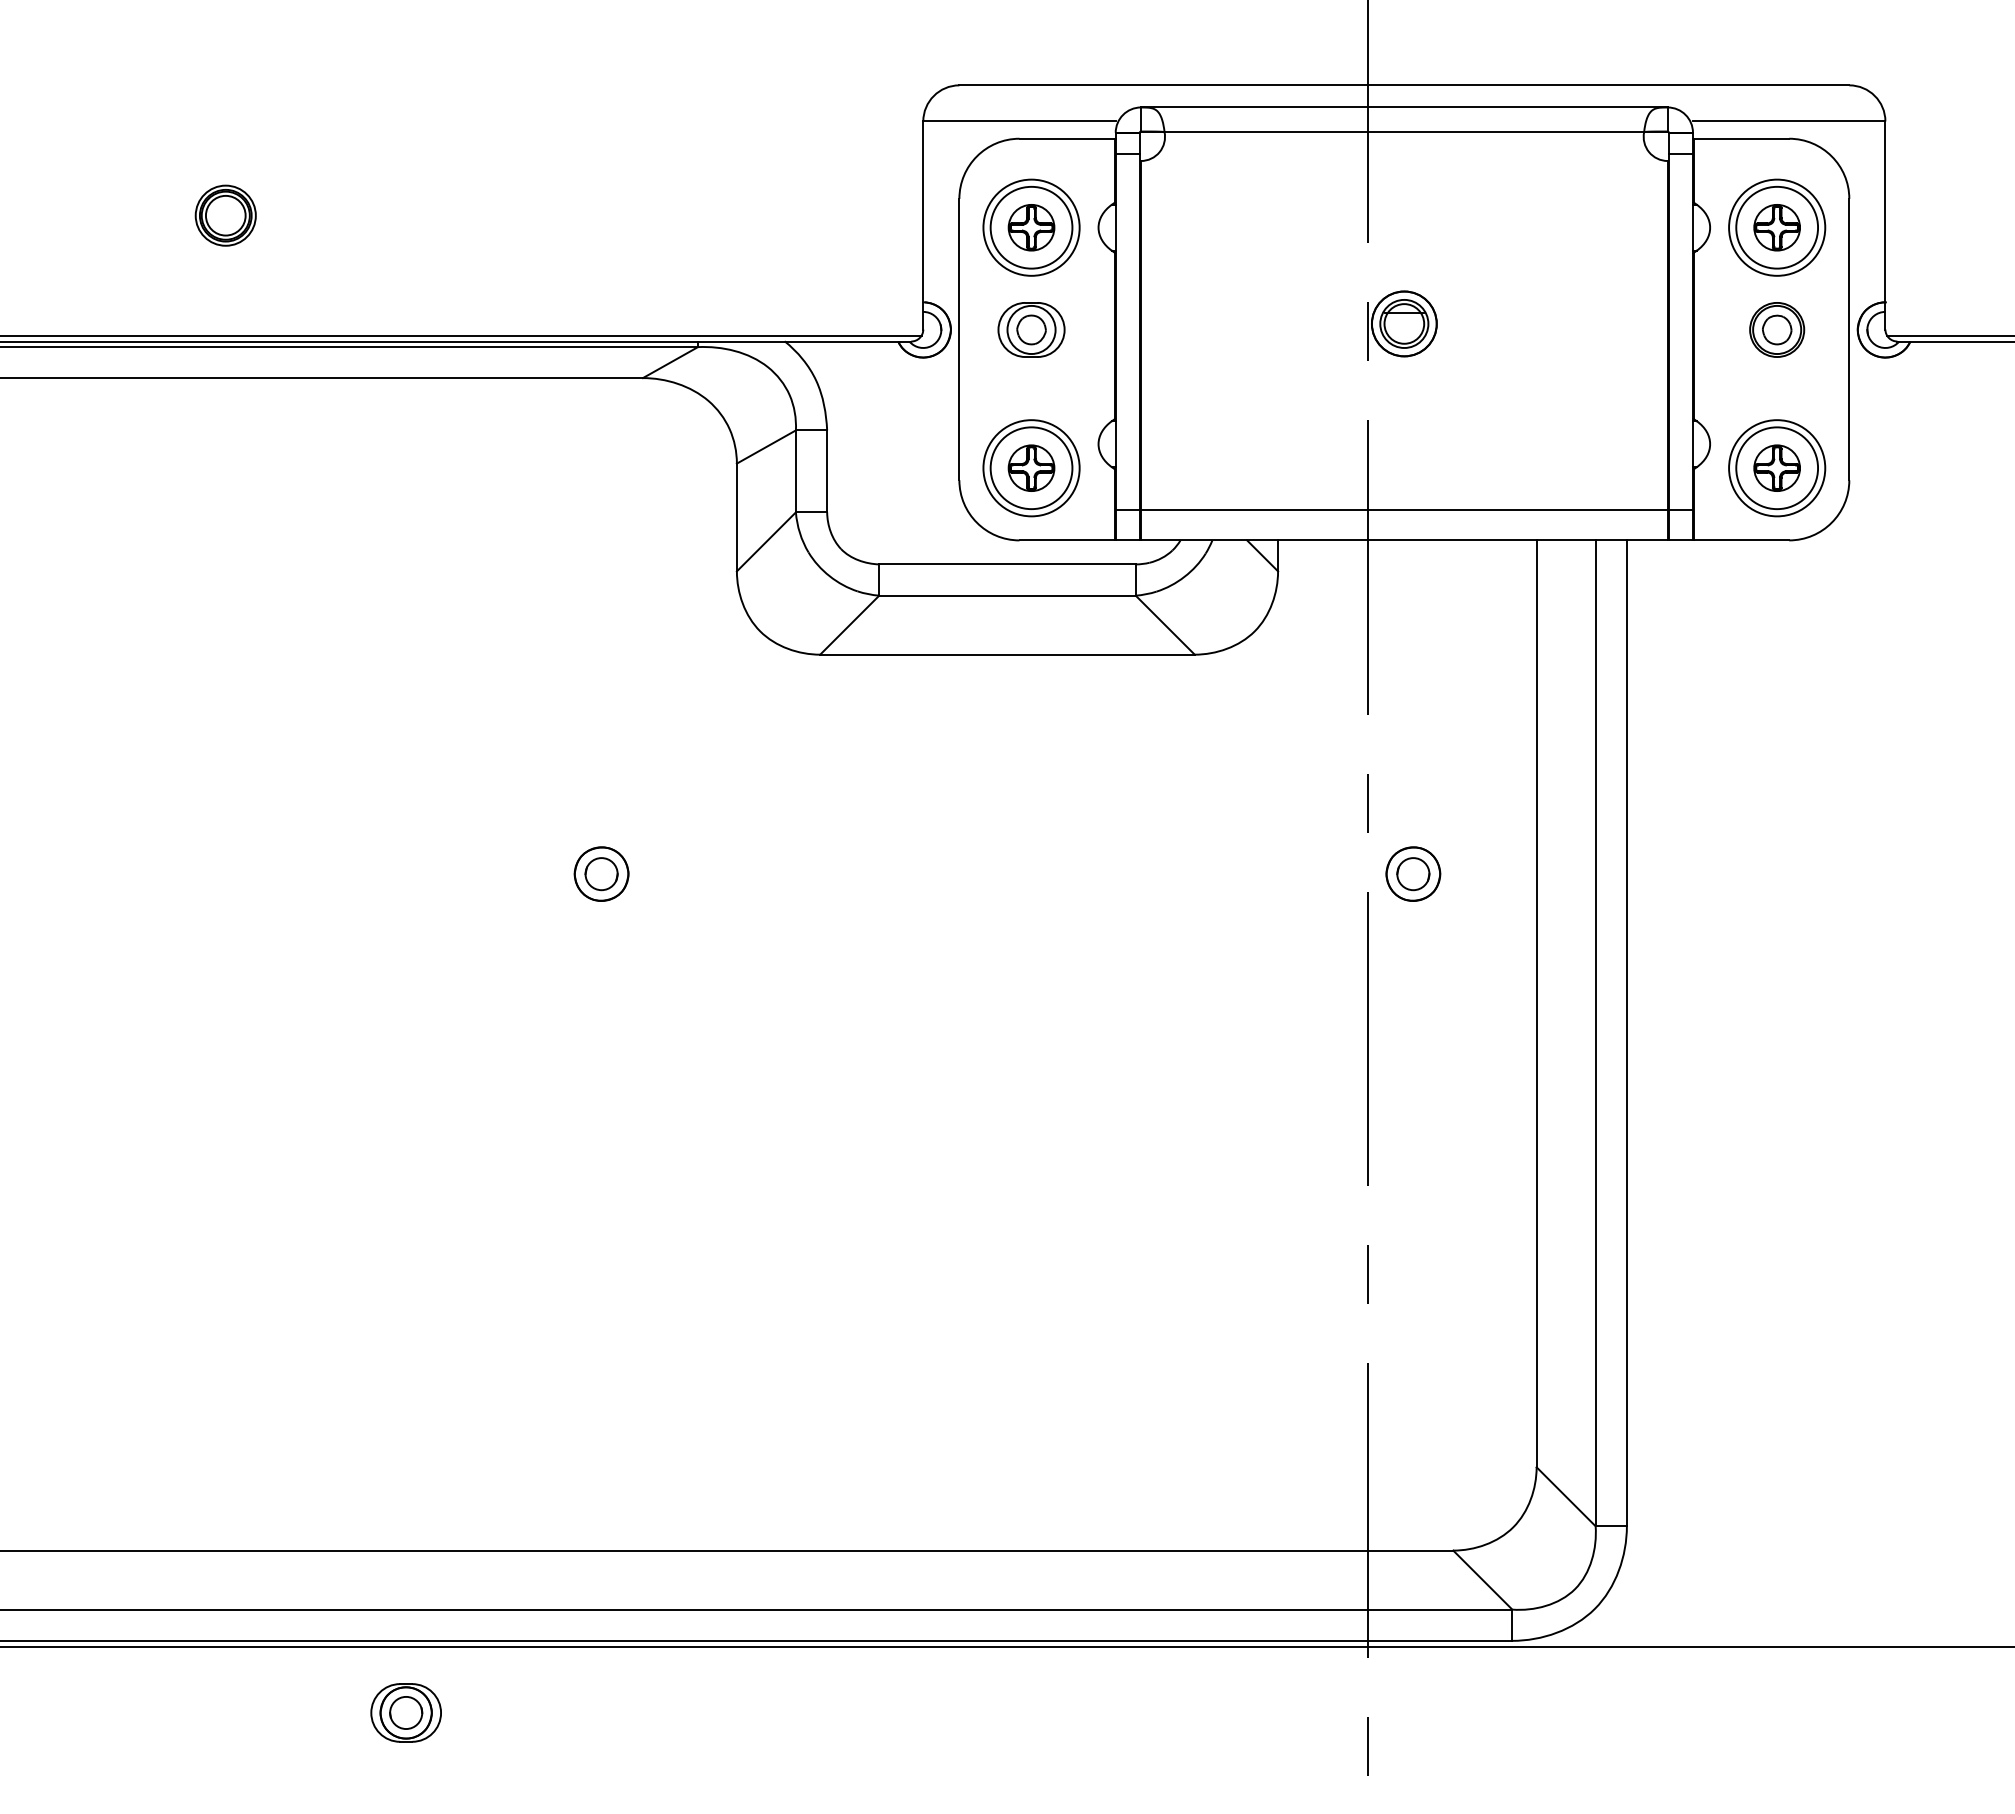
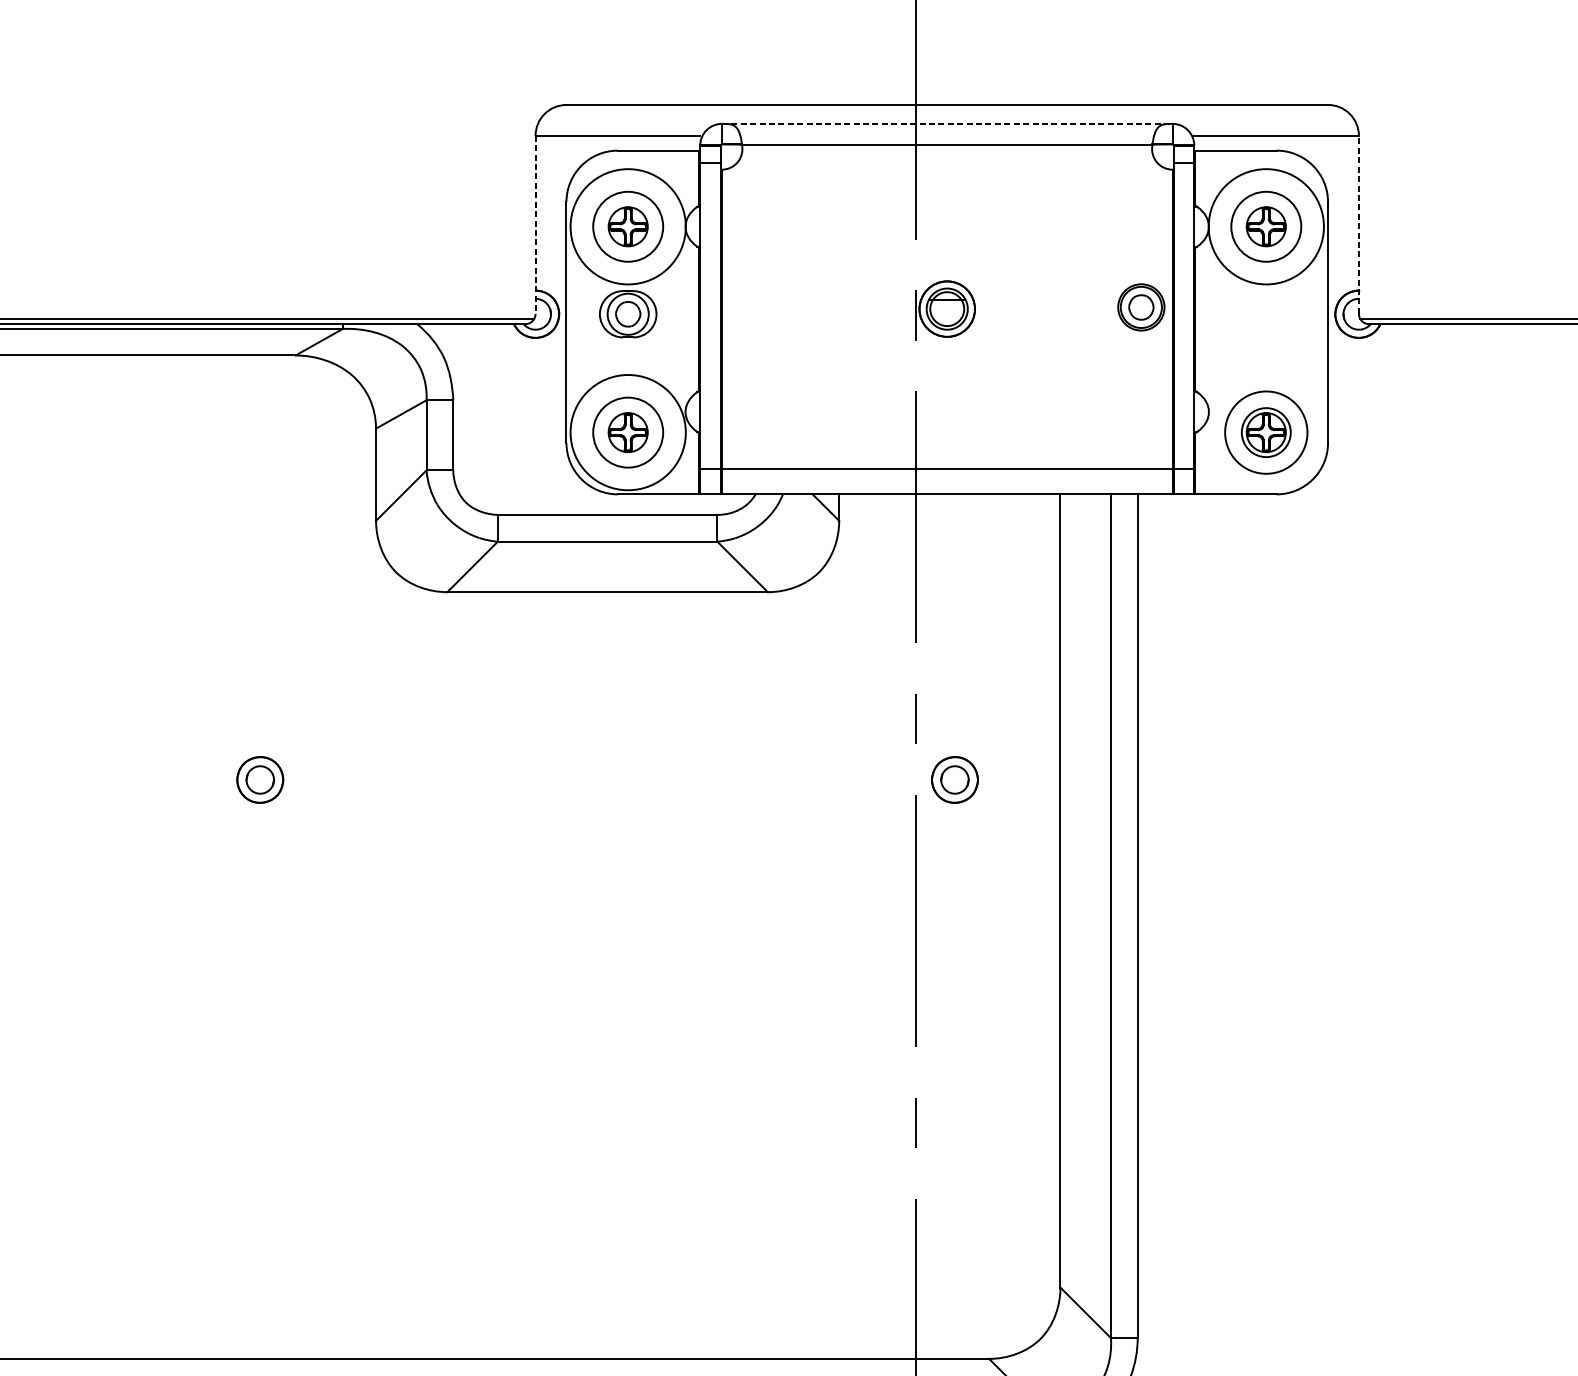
line: (1404, 107) -> (947, 123), solid -> dashed
line: (1885, 224) -> (1359, 224), solid -> dashed
line: (923, 225) -> (535, 224), solid -> dashed
circle: (1031, 227) -> (628, 226), size x1.4
circle: (1777, 227) -> (1266, 226), size x1.4
part: (1777, 329) -> (1141, 307), moved
circle: (1031, 468) -> (628, 432), size x1.4
circle: (1777, 468) -> (1266, 432), size x0.7

